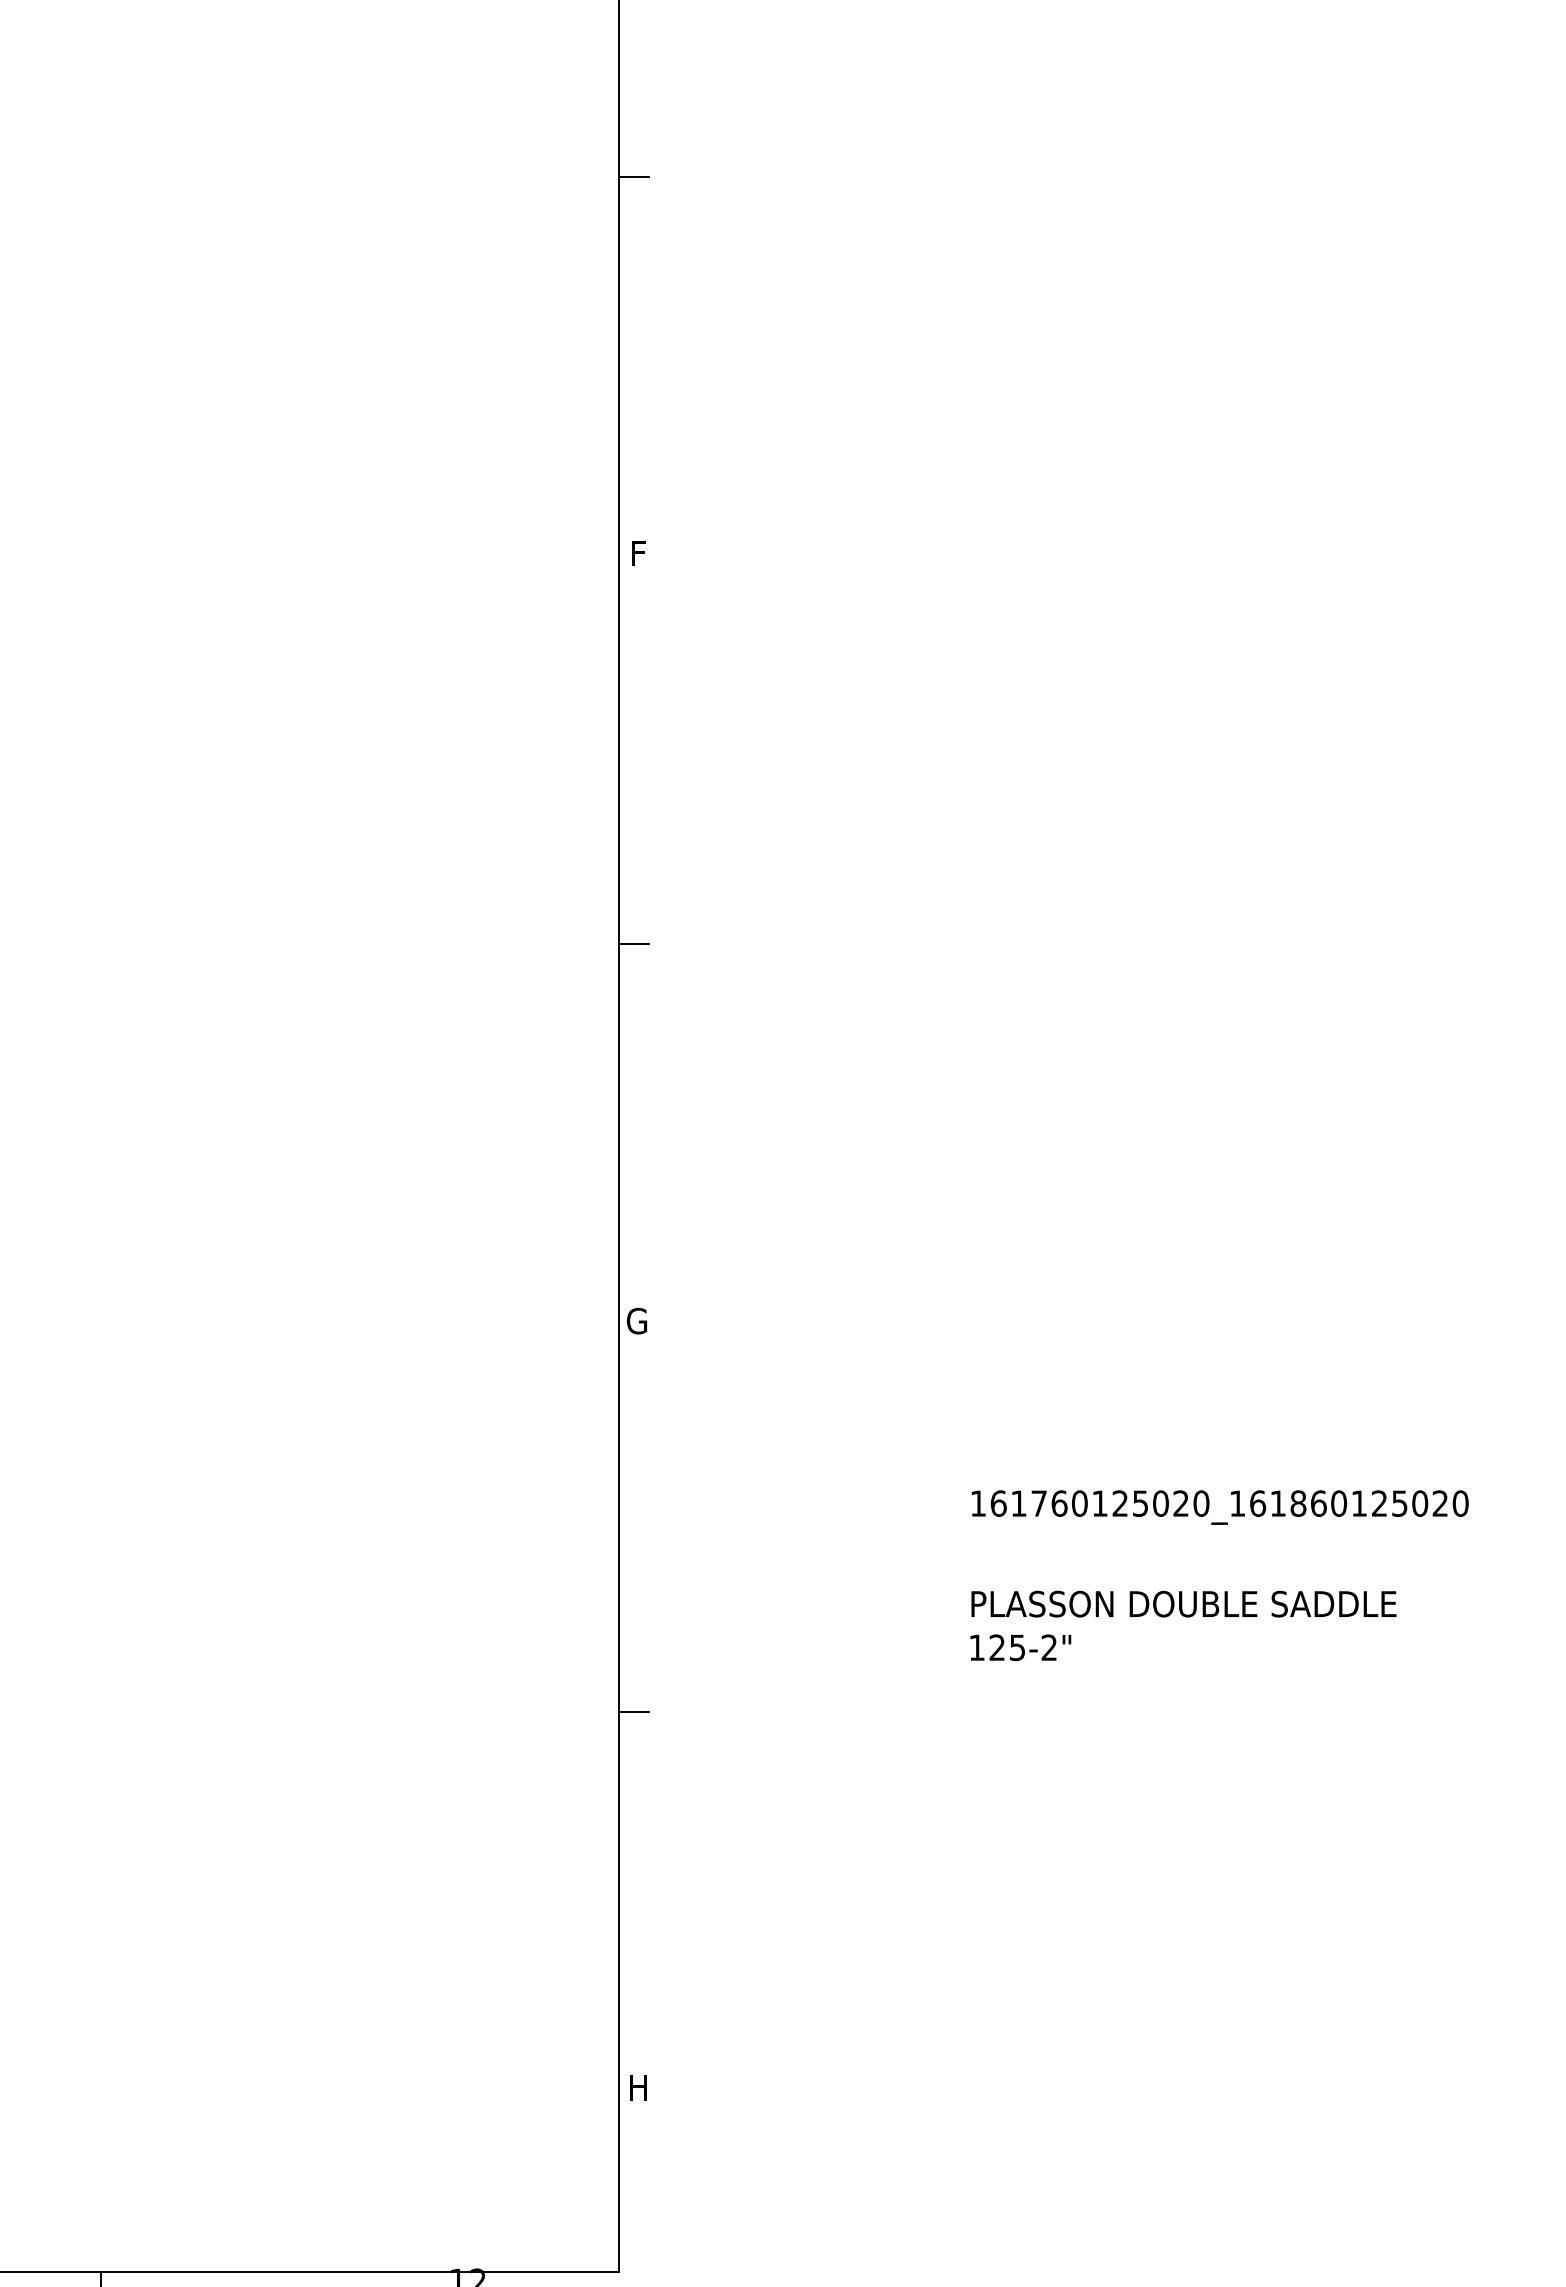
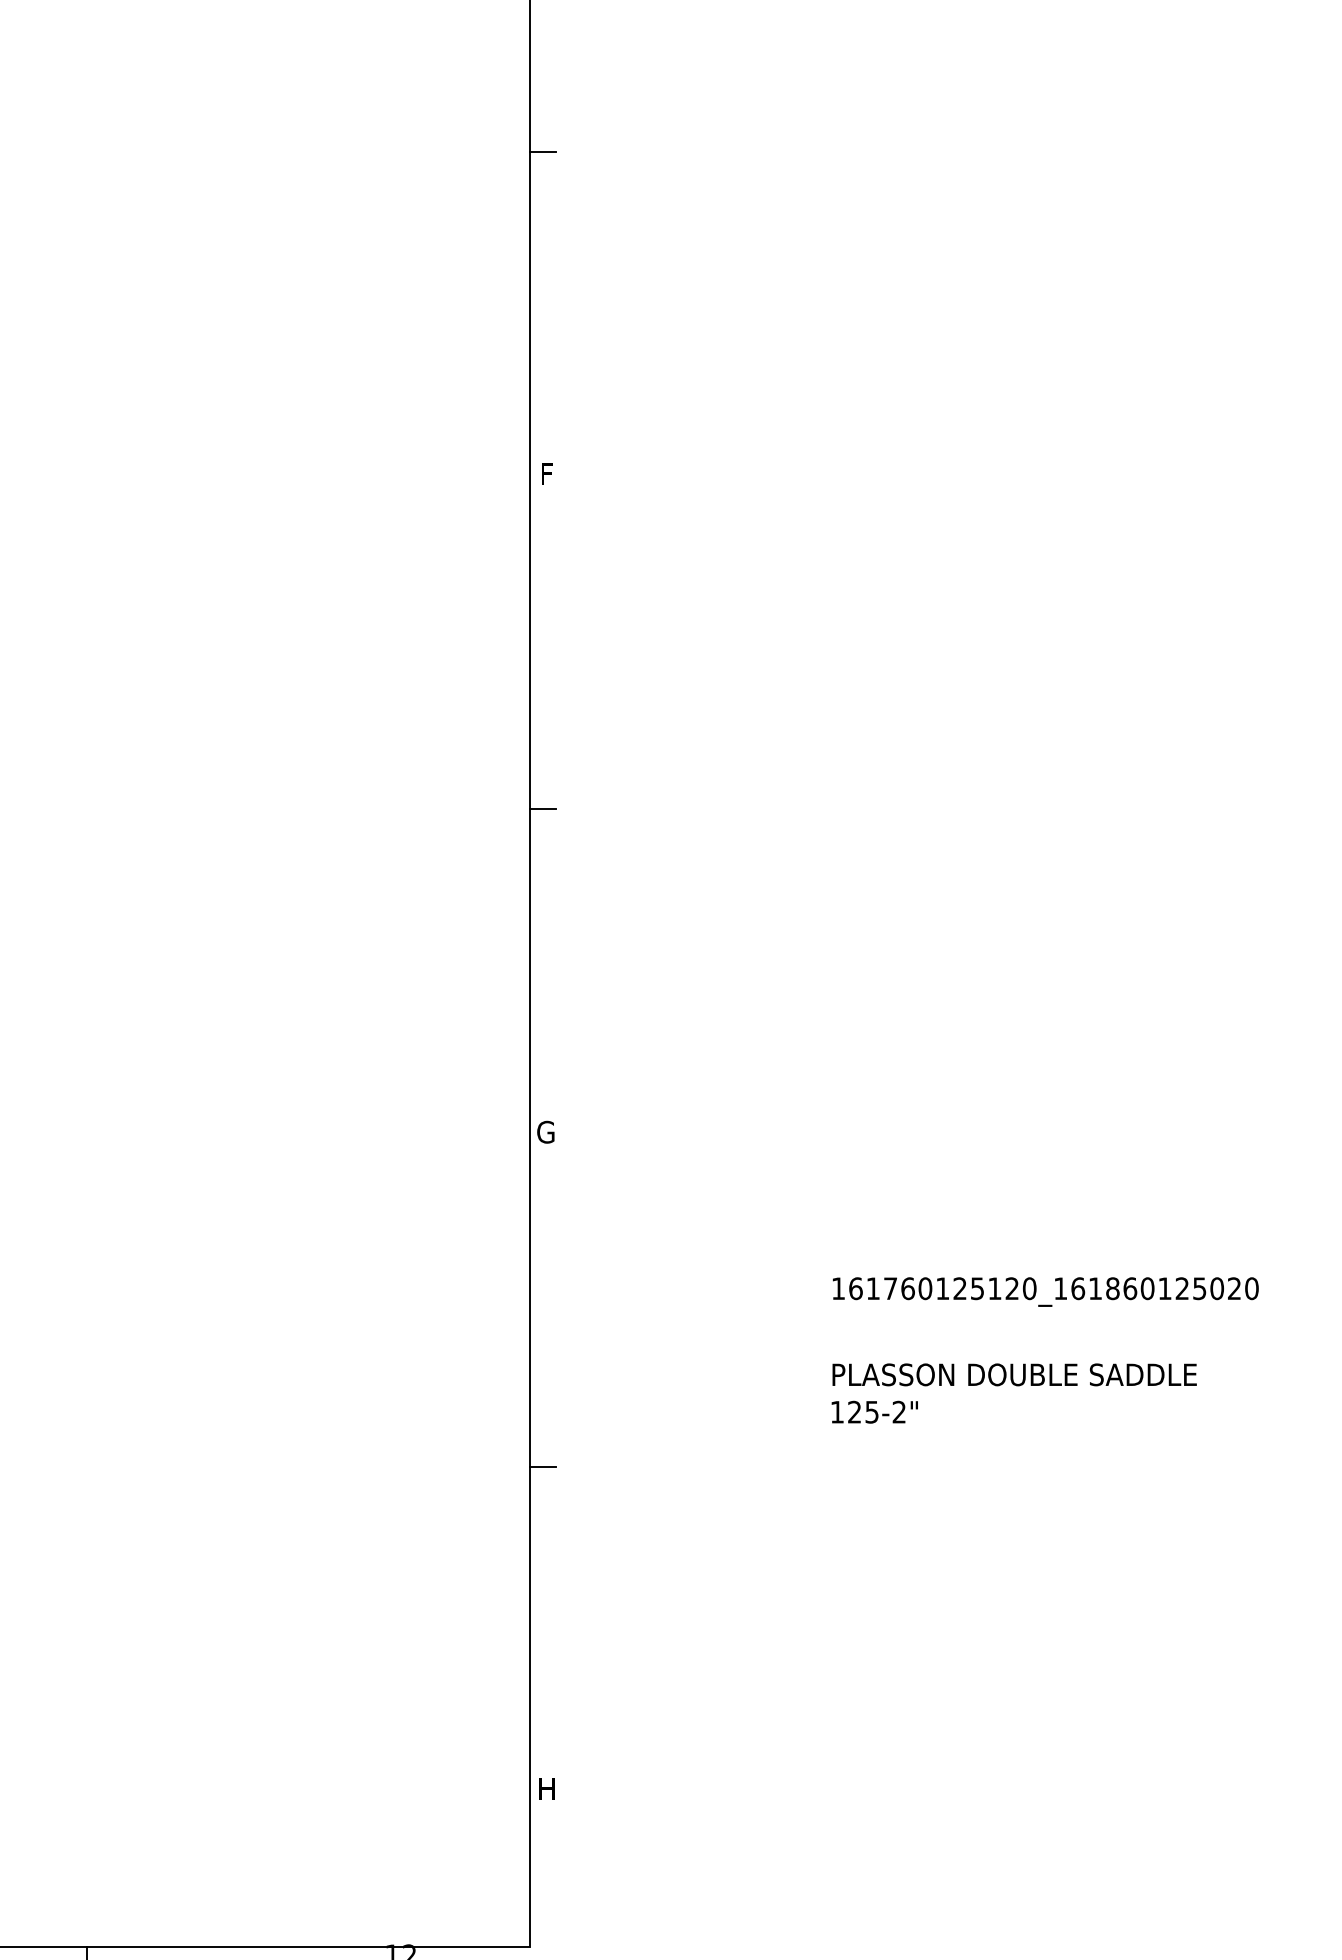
text: (1160, 1503) -> (994, 1288), 161760125020_161860125020 -> 161760125120_161860125020

